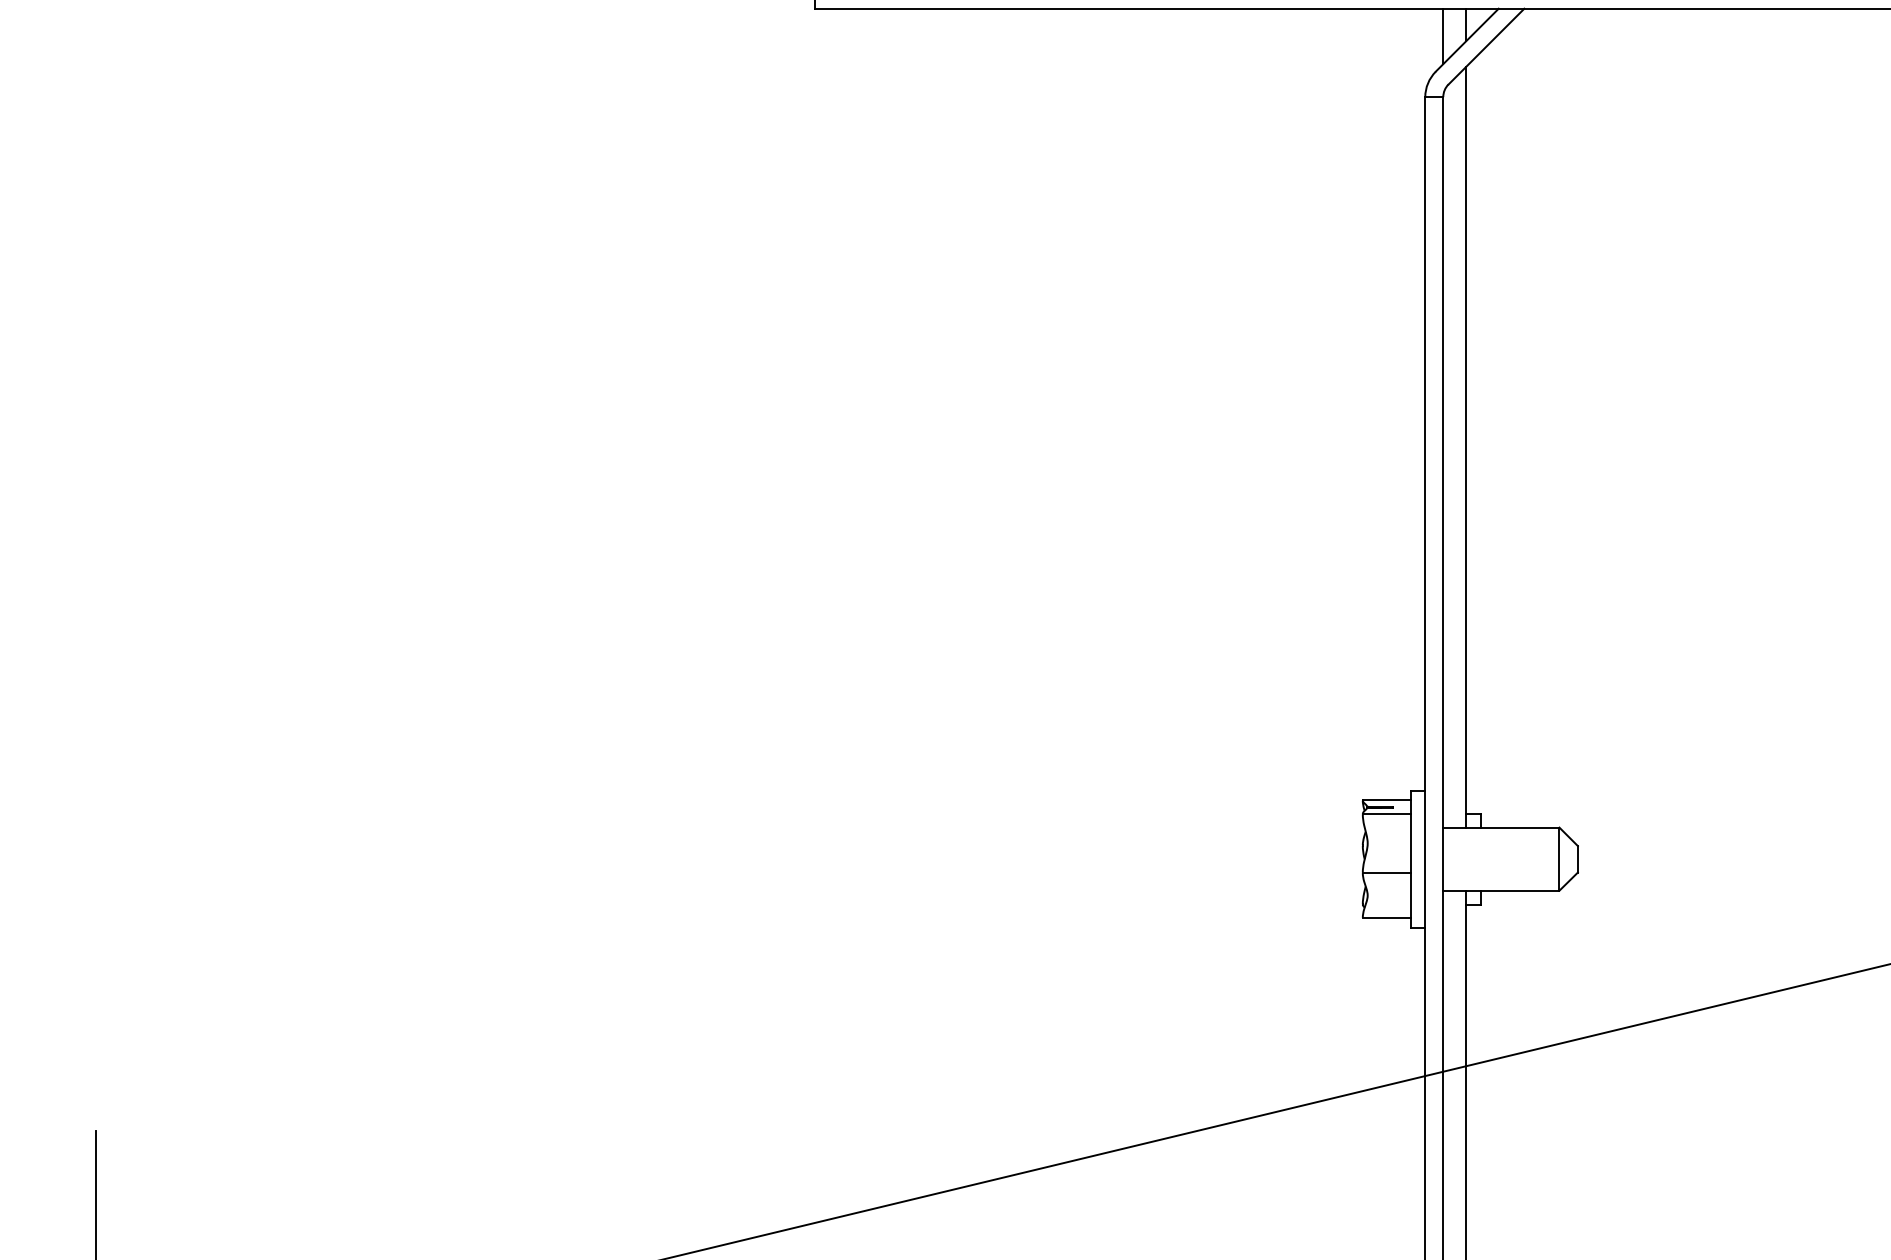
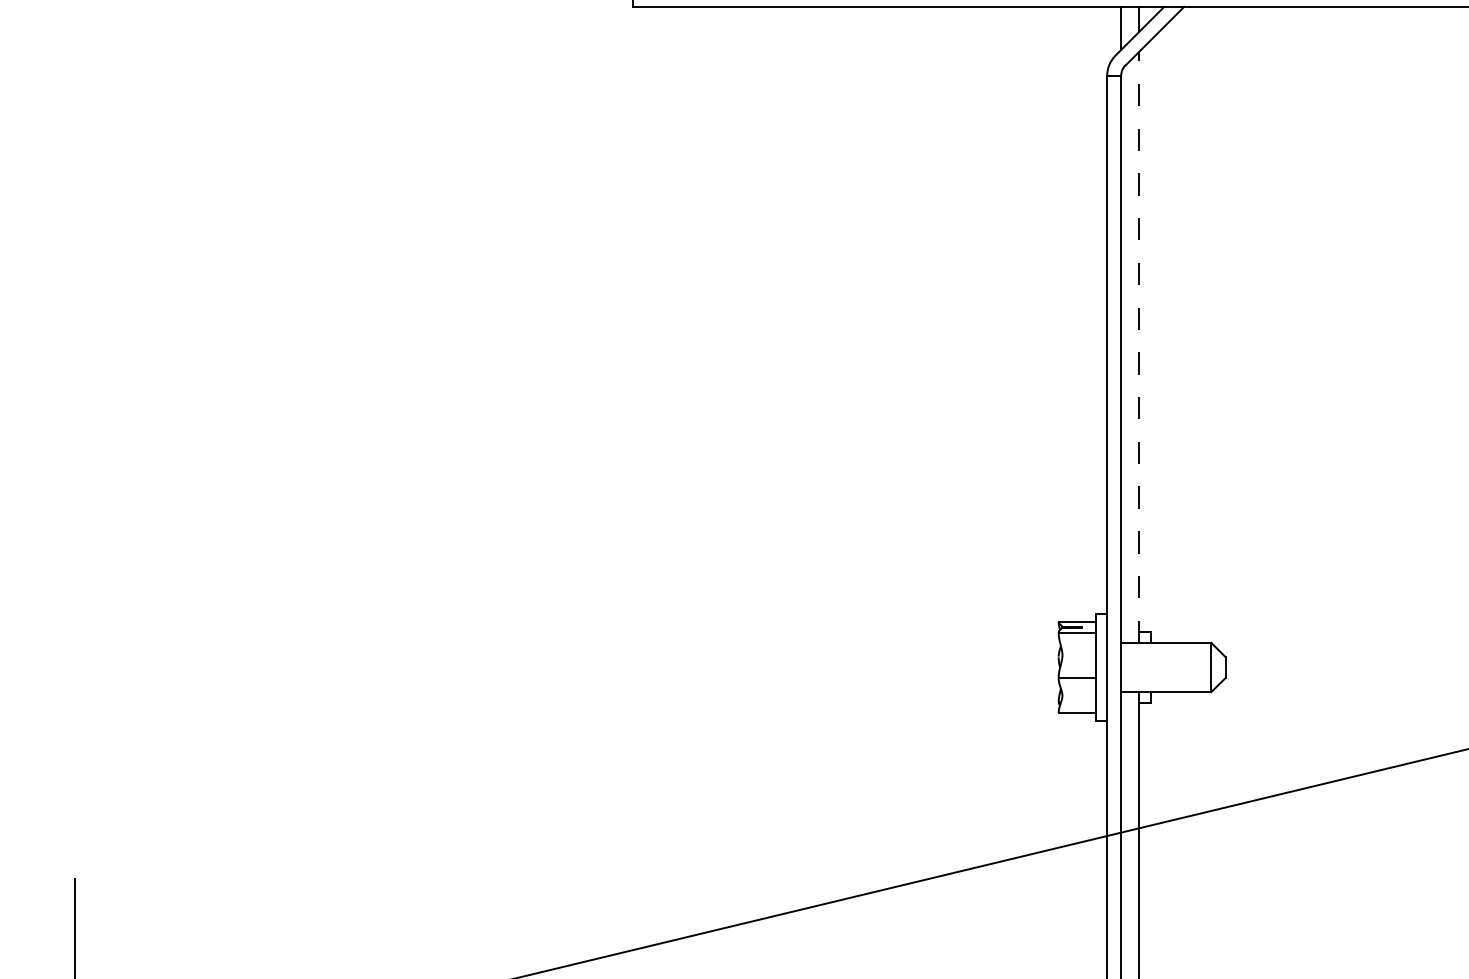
line: (1465, 447) -> (1138, 347), solid -> dashed

